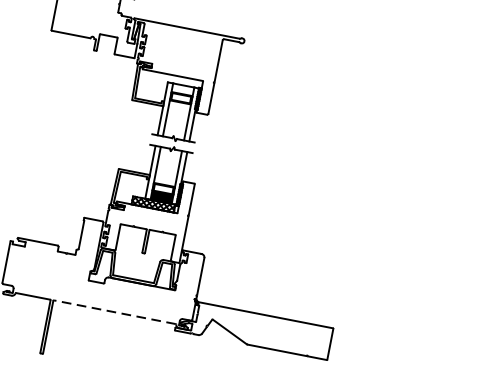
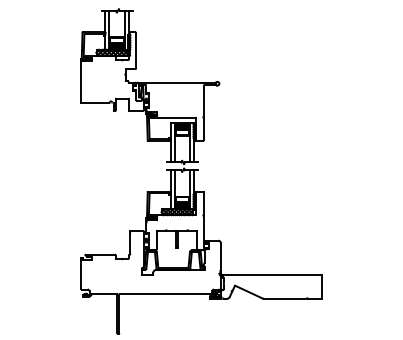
fill: (183, 89) -> (182, 126), added
line: (114, 312) -> (164, 294), dashed -> solid

